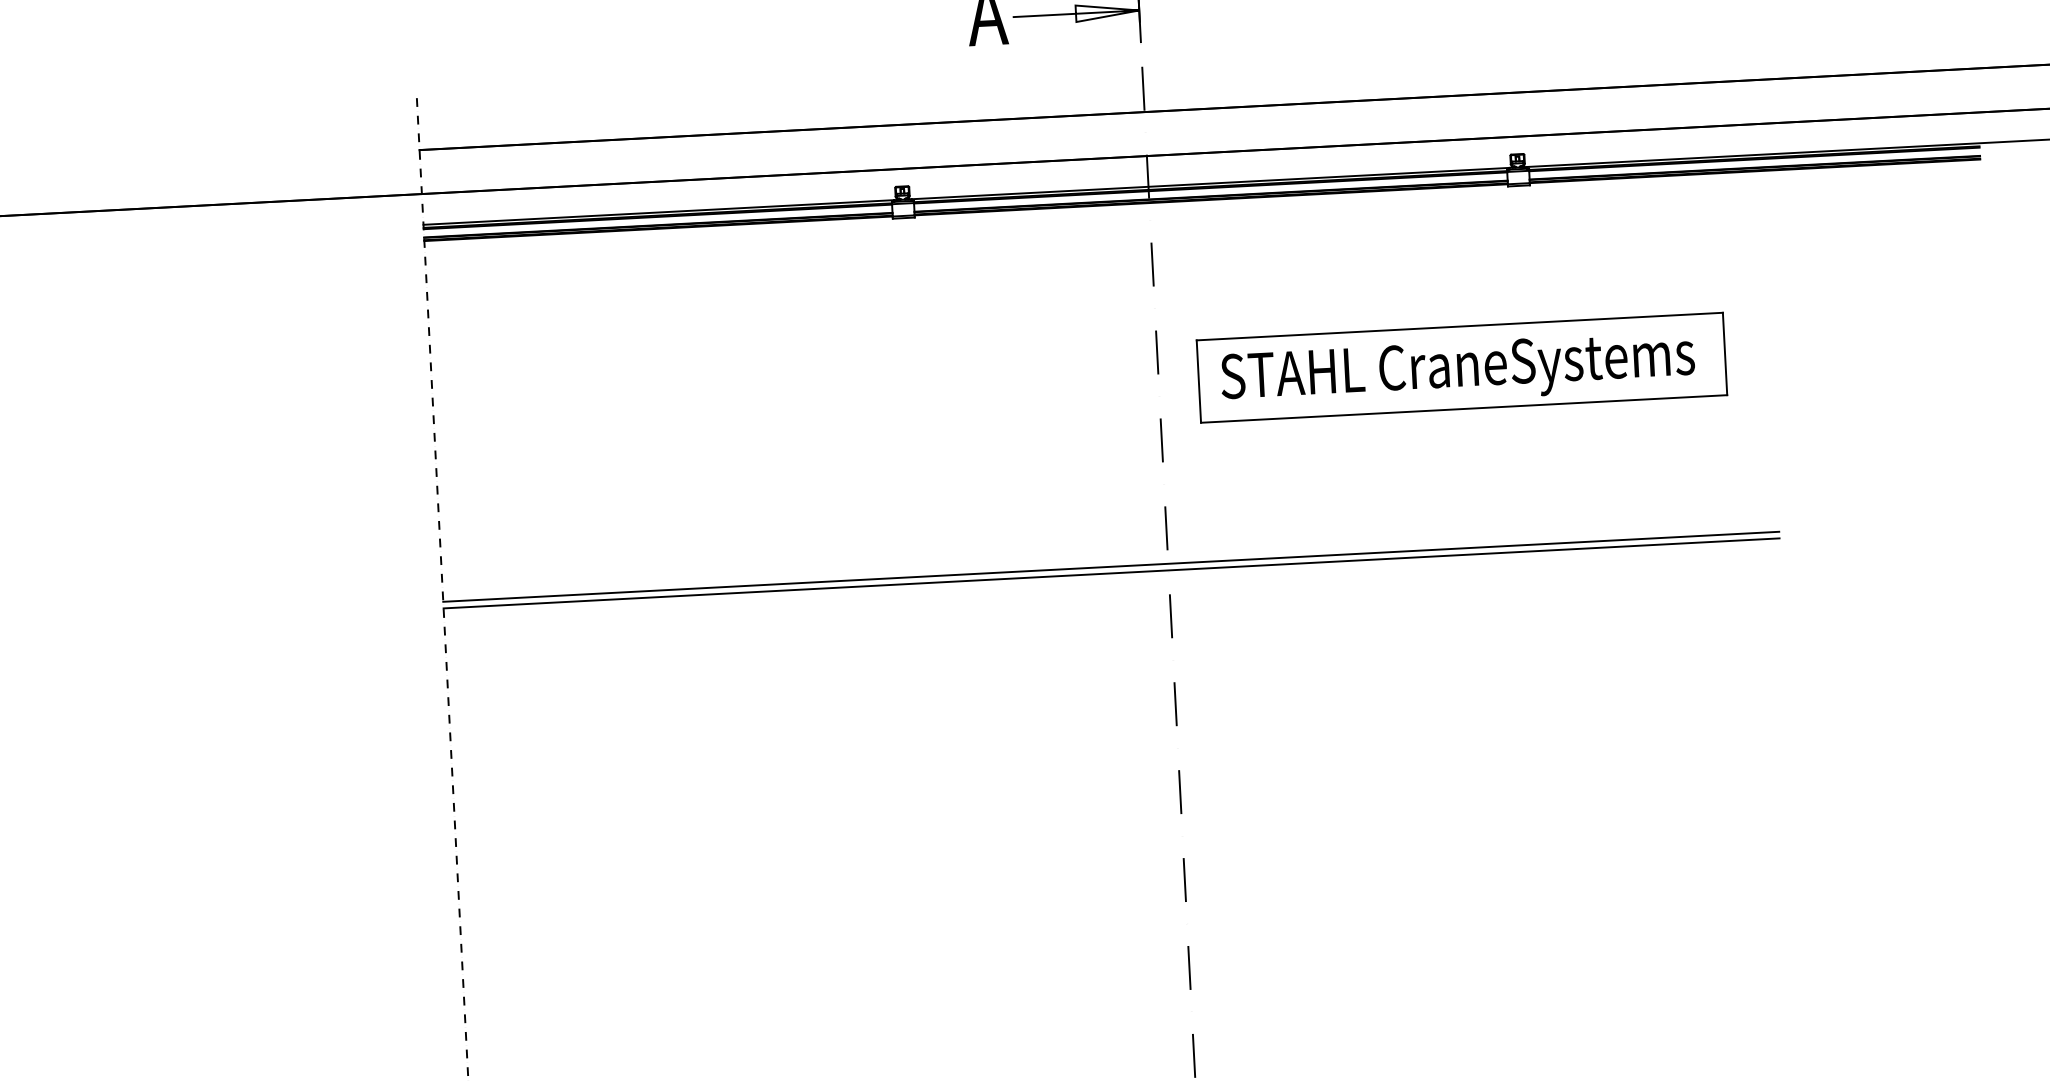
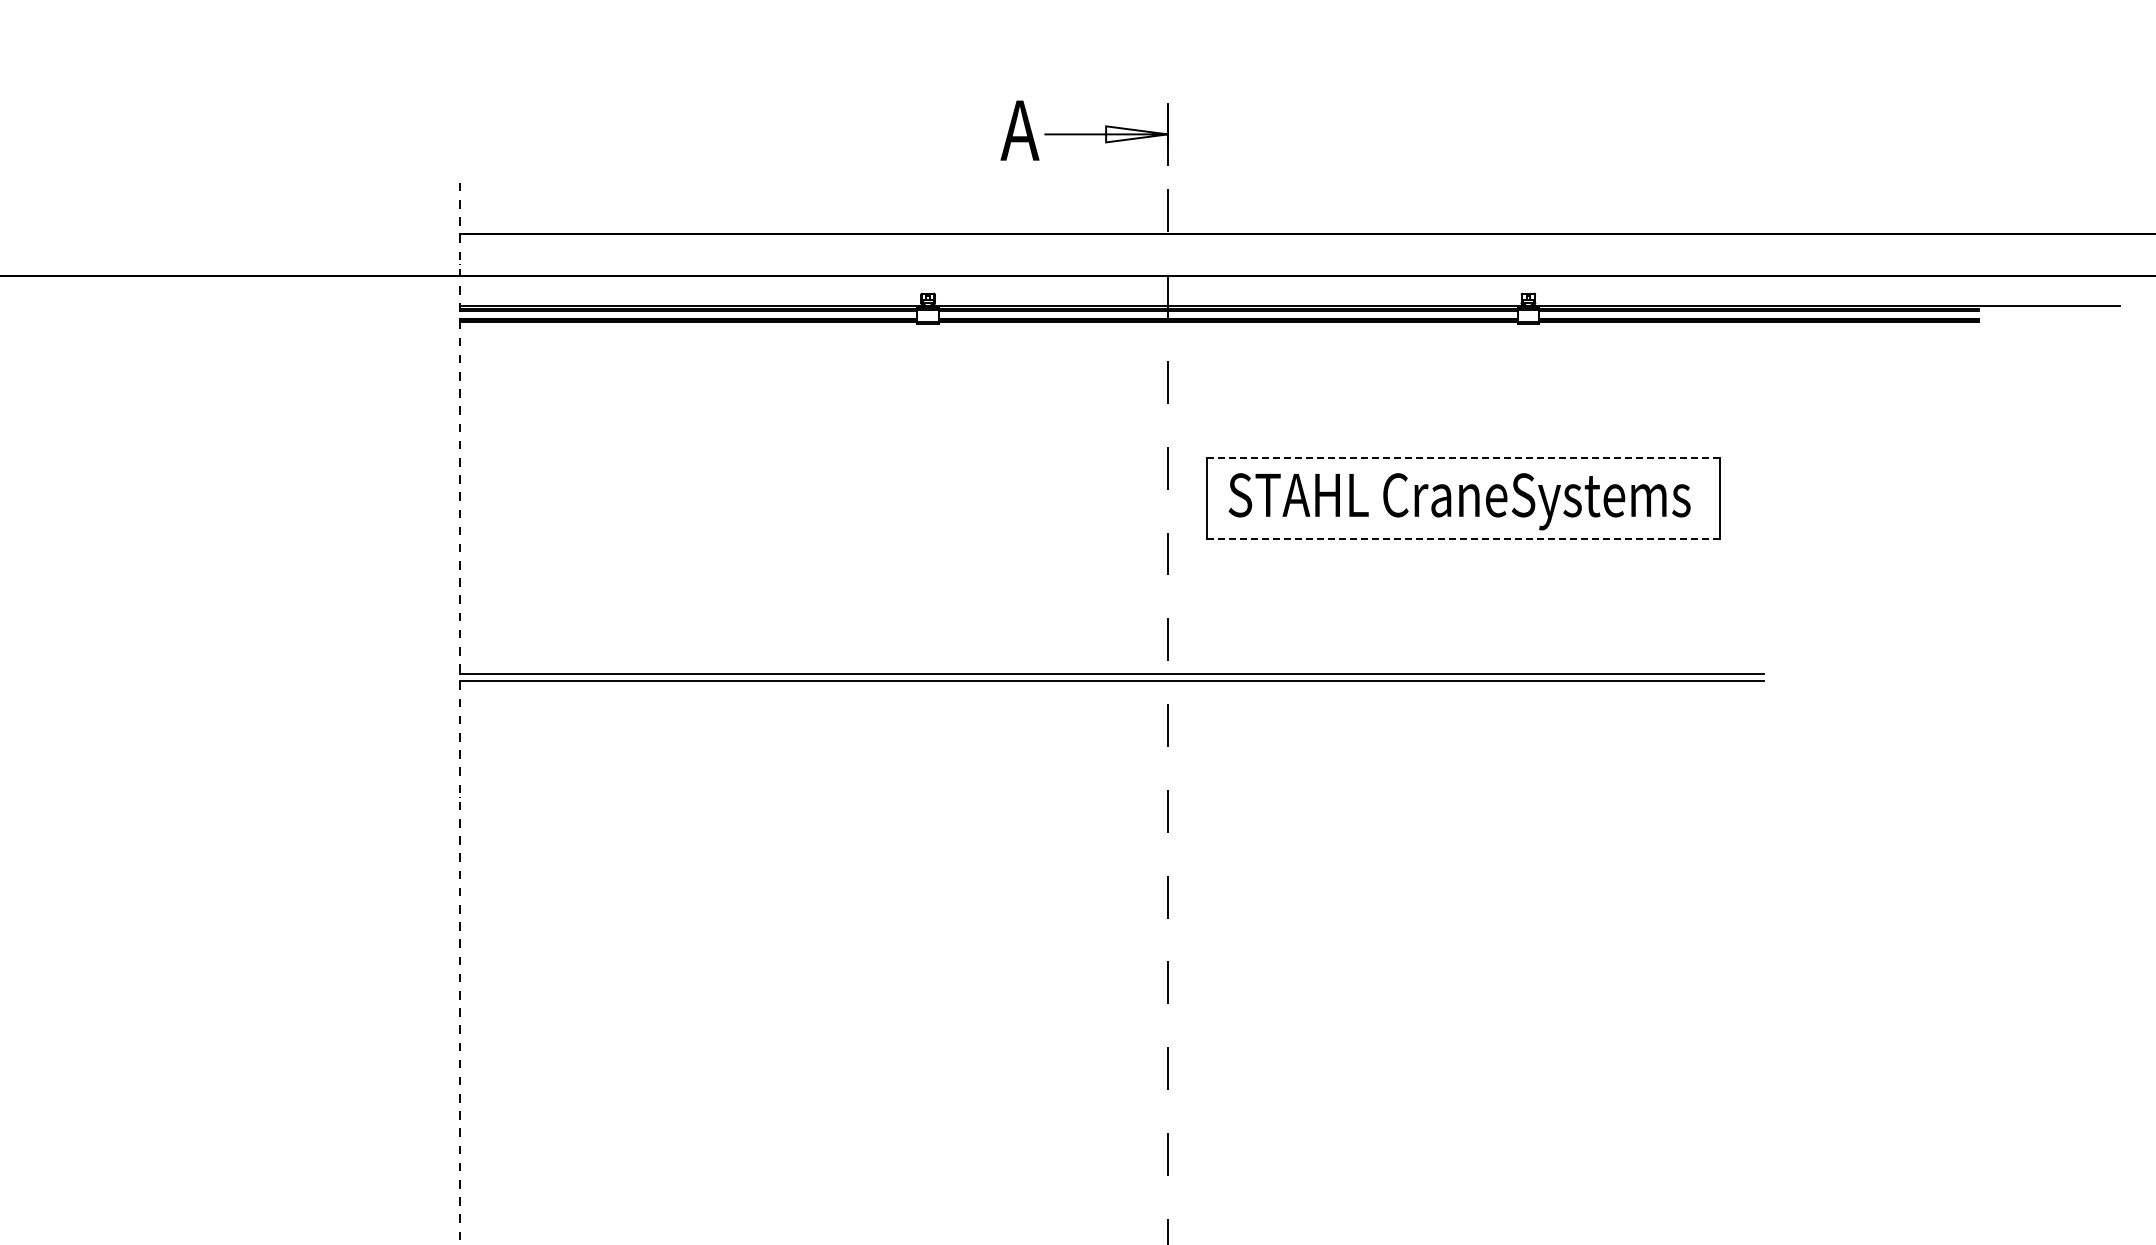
line: (1459, 326) -> (1463, 458), solid -> dashed
line: (1463, 408) -> (1463, 538), solid -> dashed

